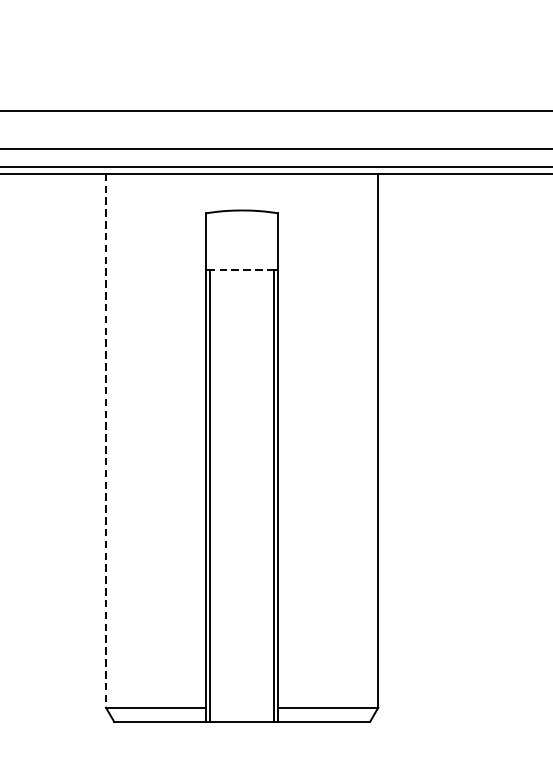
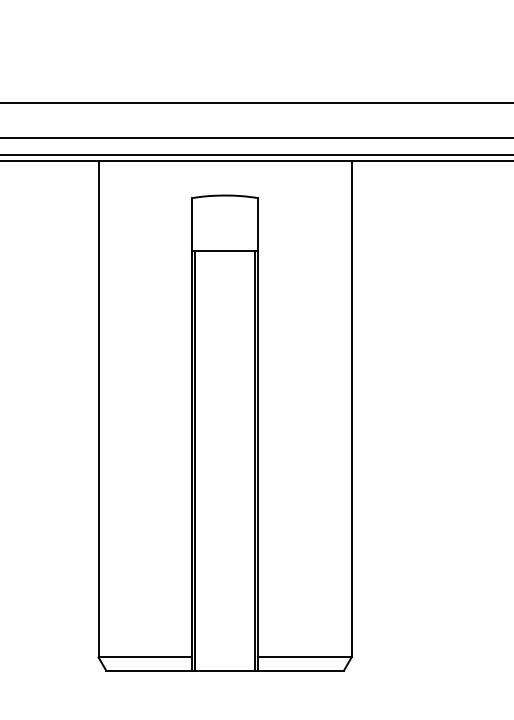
line: (242, 270) -> (225, 251), dashed -> solid
line: (105, 440) -> (98, 409), dashed -> solid

